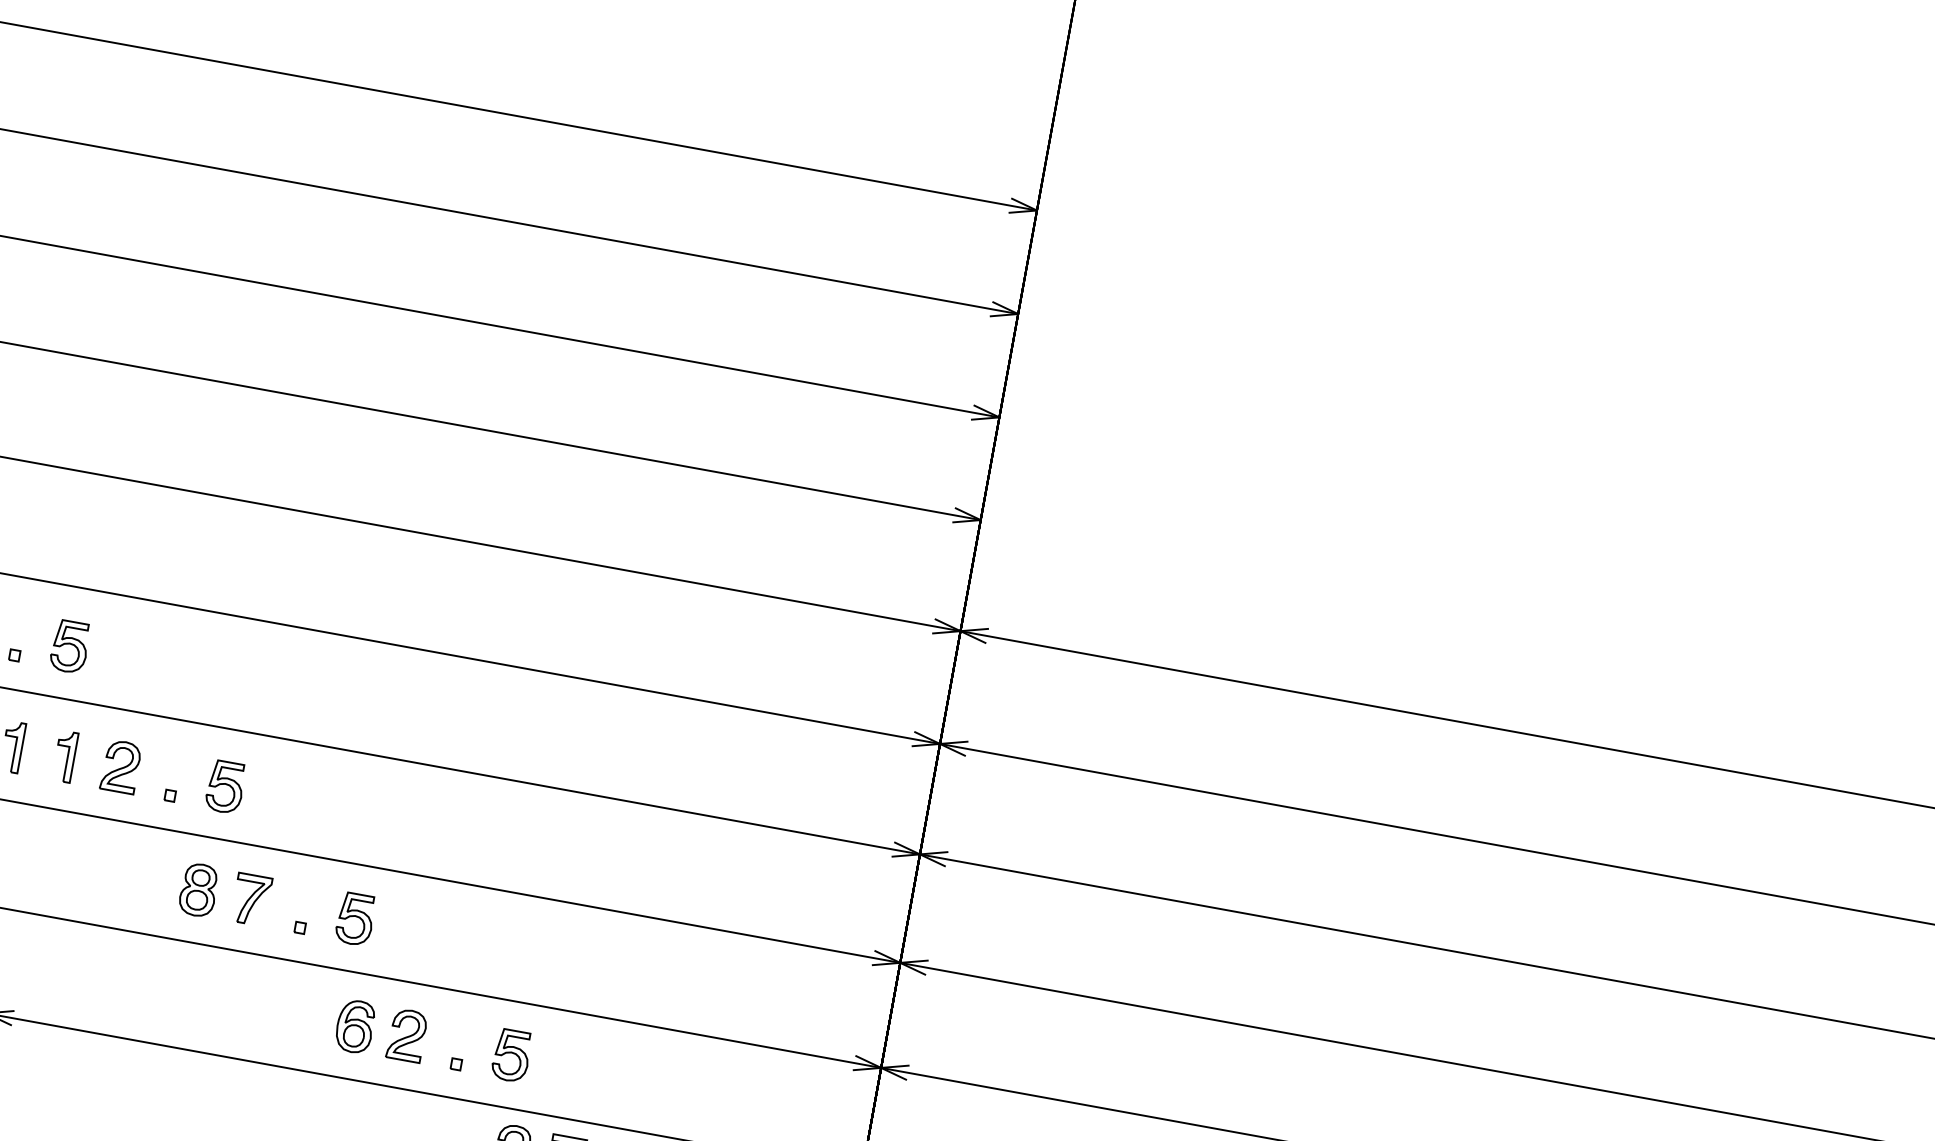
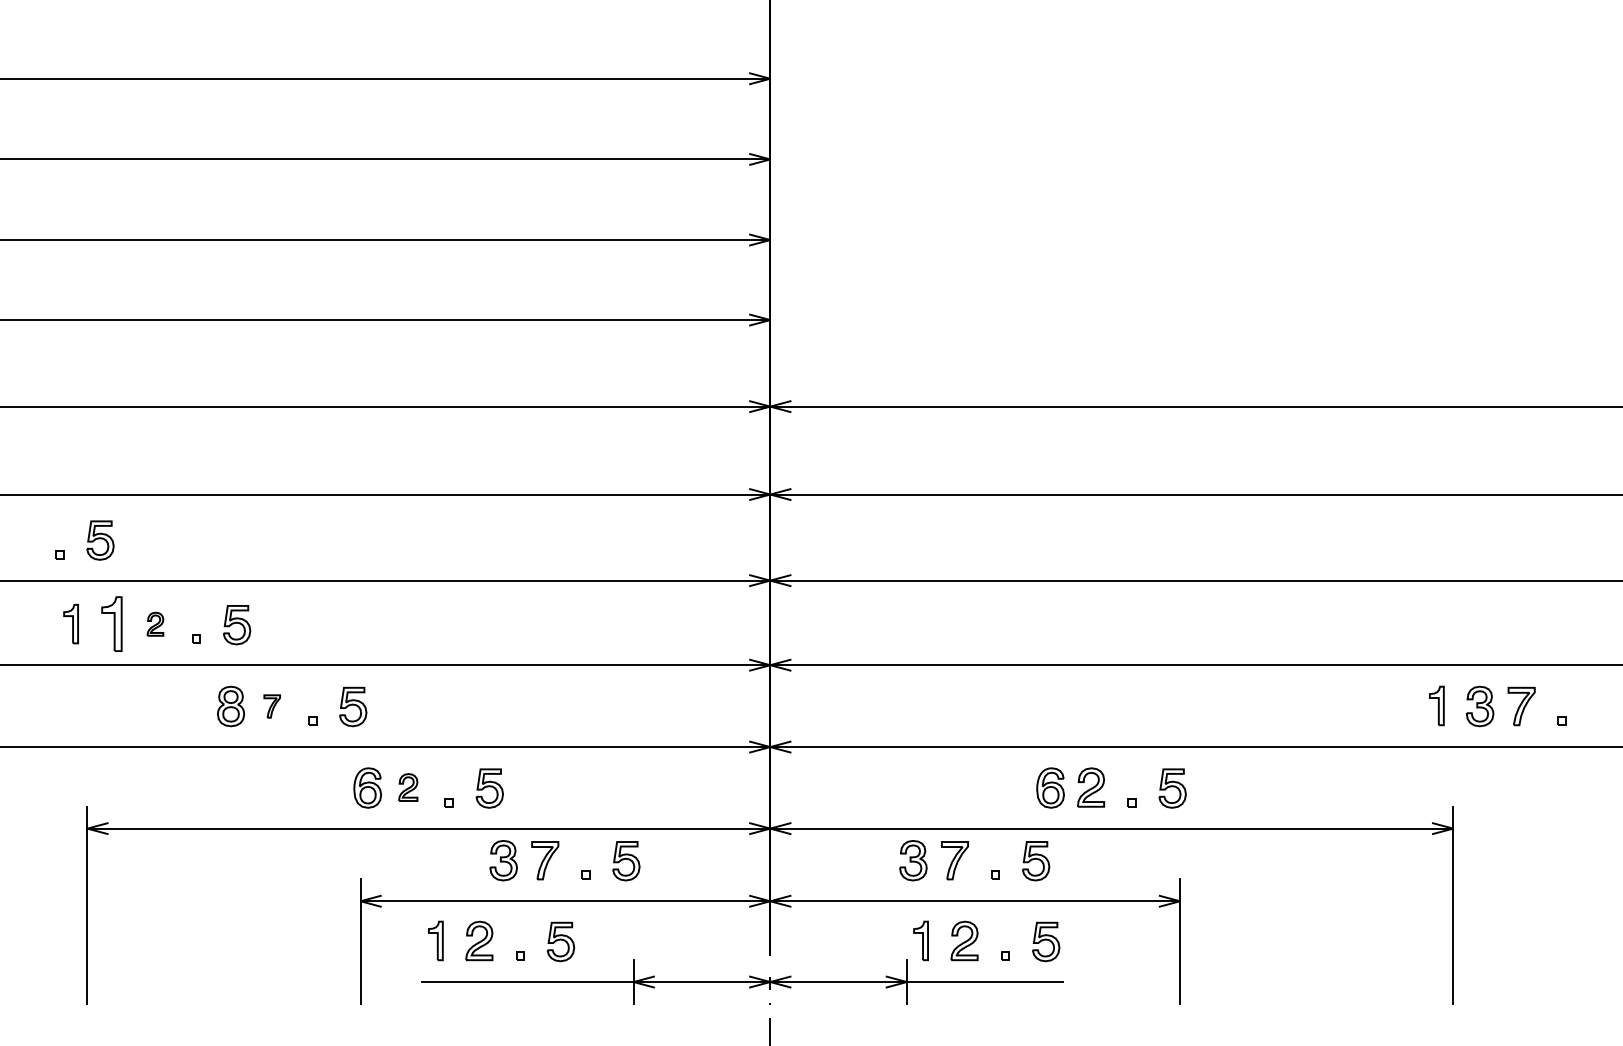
part: (64, 755) -> (111, 623), size x1.4
part: (121, 767) -> (155, 624), size x0.6
part: (252, 899) -> (272, 706), size x0.6
part: (407, 1035) -> (408, 787), size x0.7

